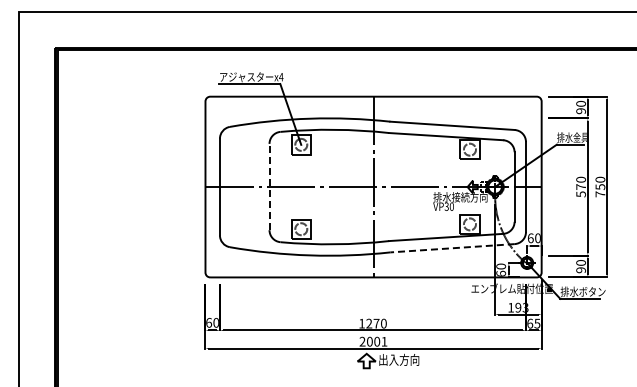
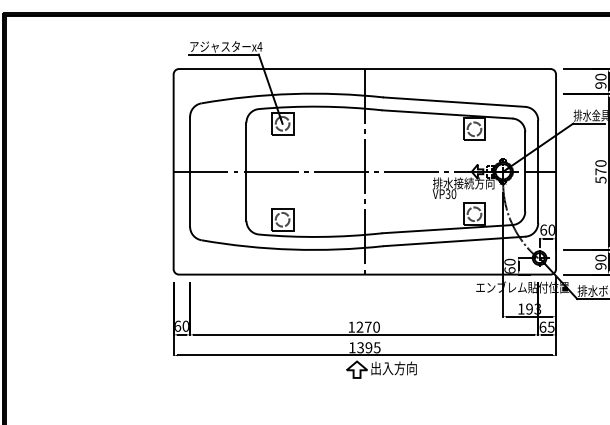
line: (269, 186) -> (246, 171), dashed -> solid
line: (452, 248) -> (454, 241), dashed -> solid
text: (373, 341) -> (364, 347), 2001 -> 1395

